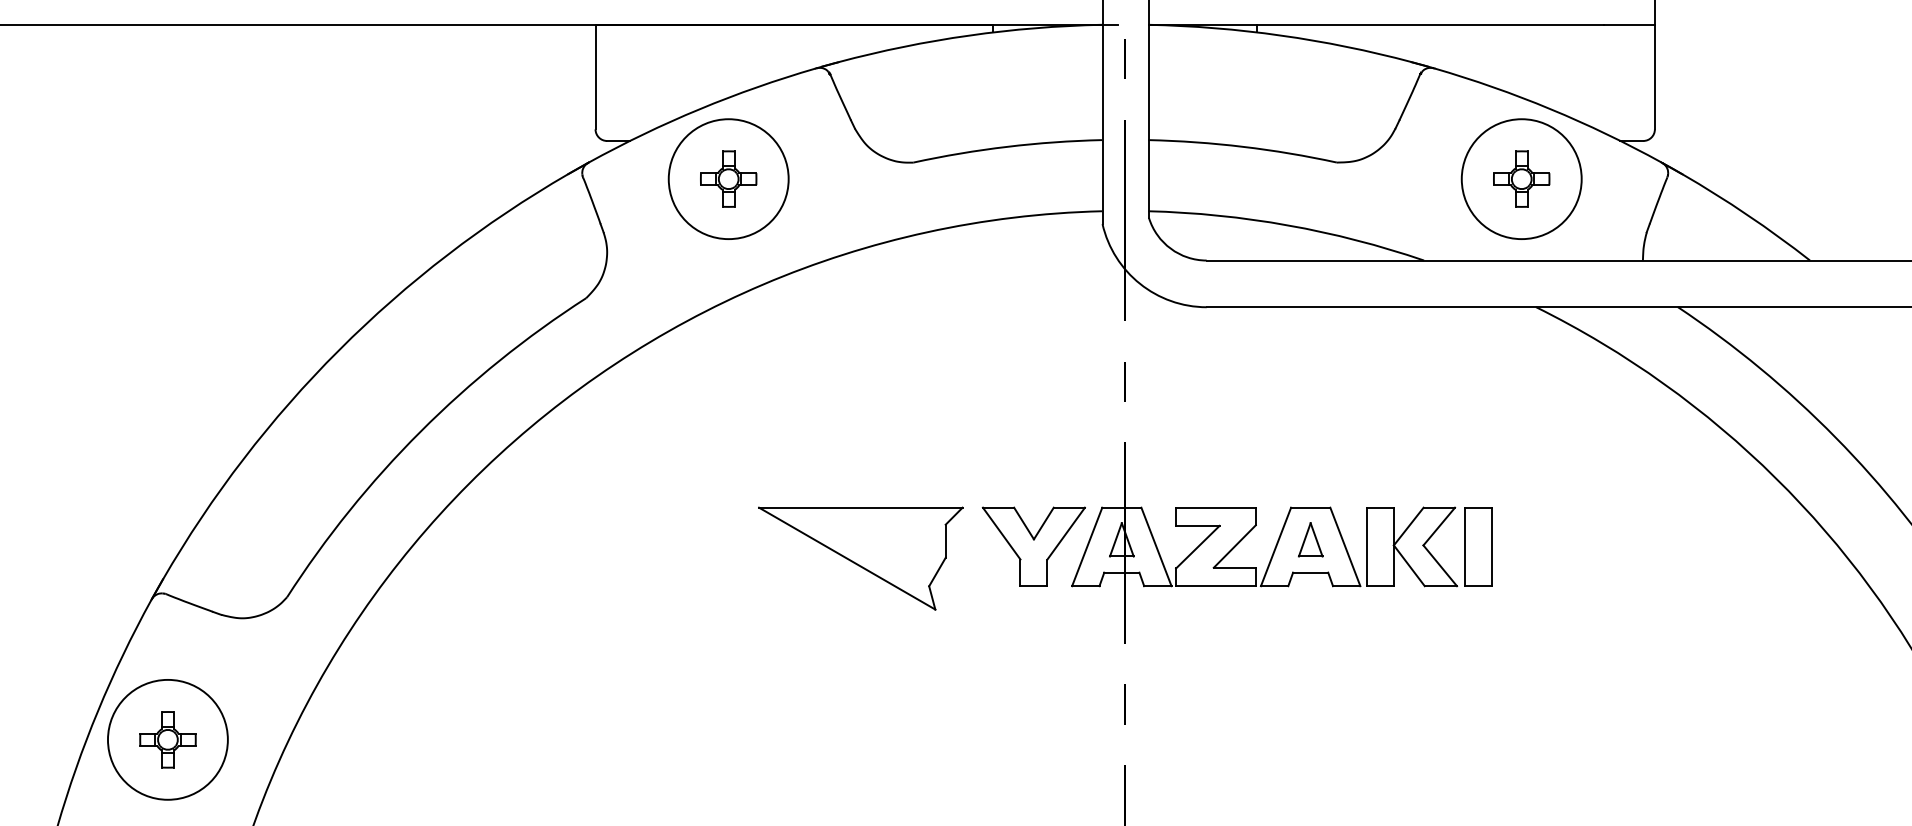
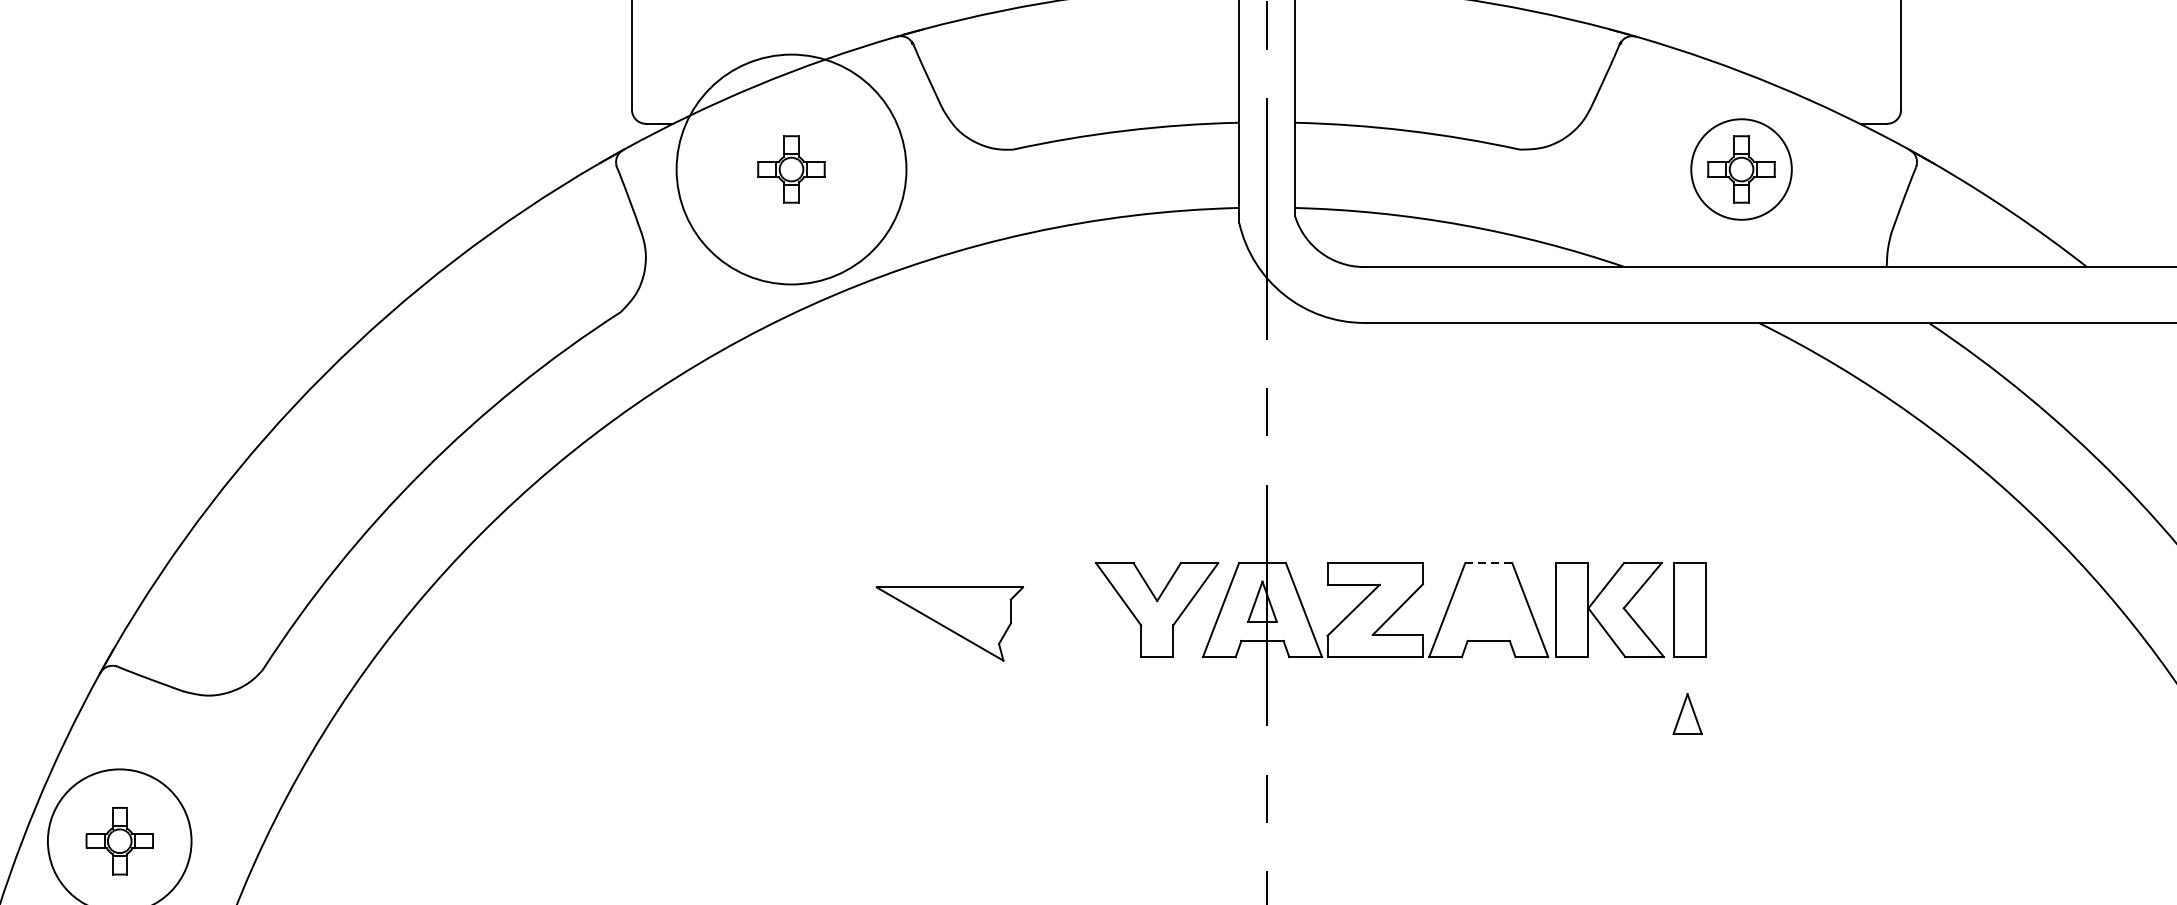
circle: (728, 179) -> (791, 169), size x1.6
circle: (1521, 179) -> (1741, 169), size x0.7
line: (1310, 507) -> (1488, 562), solid -> dashed
part: (1310, 539) -> (1687, 713), moved
part: (860, 558) -> (949, 623), size x0.6

